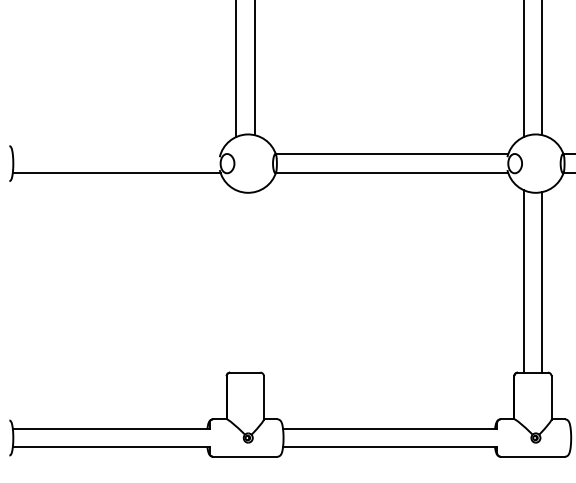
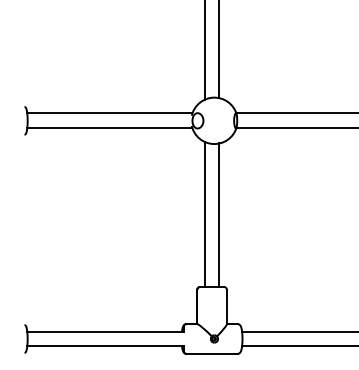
line: (116, 154) -> (109, 113), added
line: (235, 281) -> (204, 214), added
line: (254, 282) -> (219, 215), added

